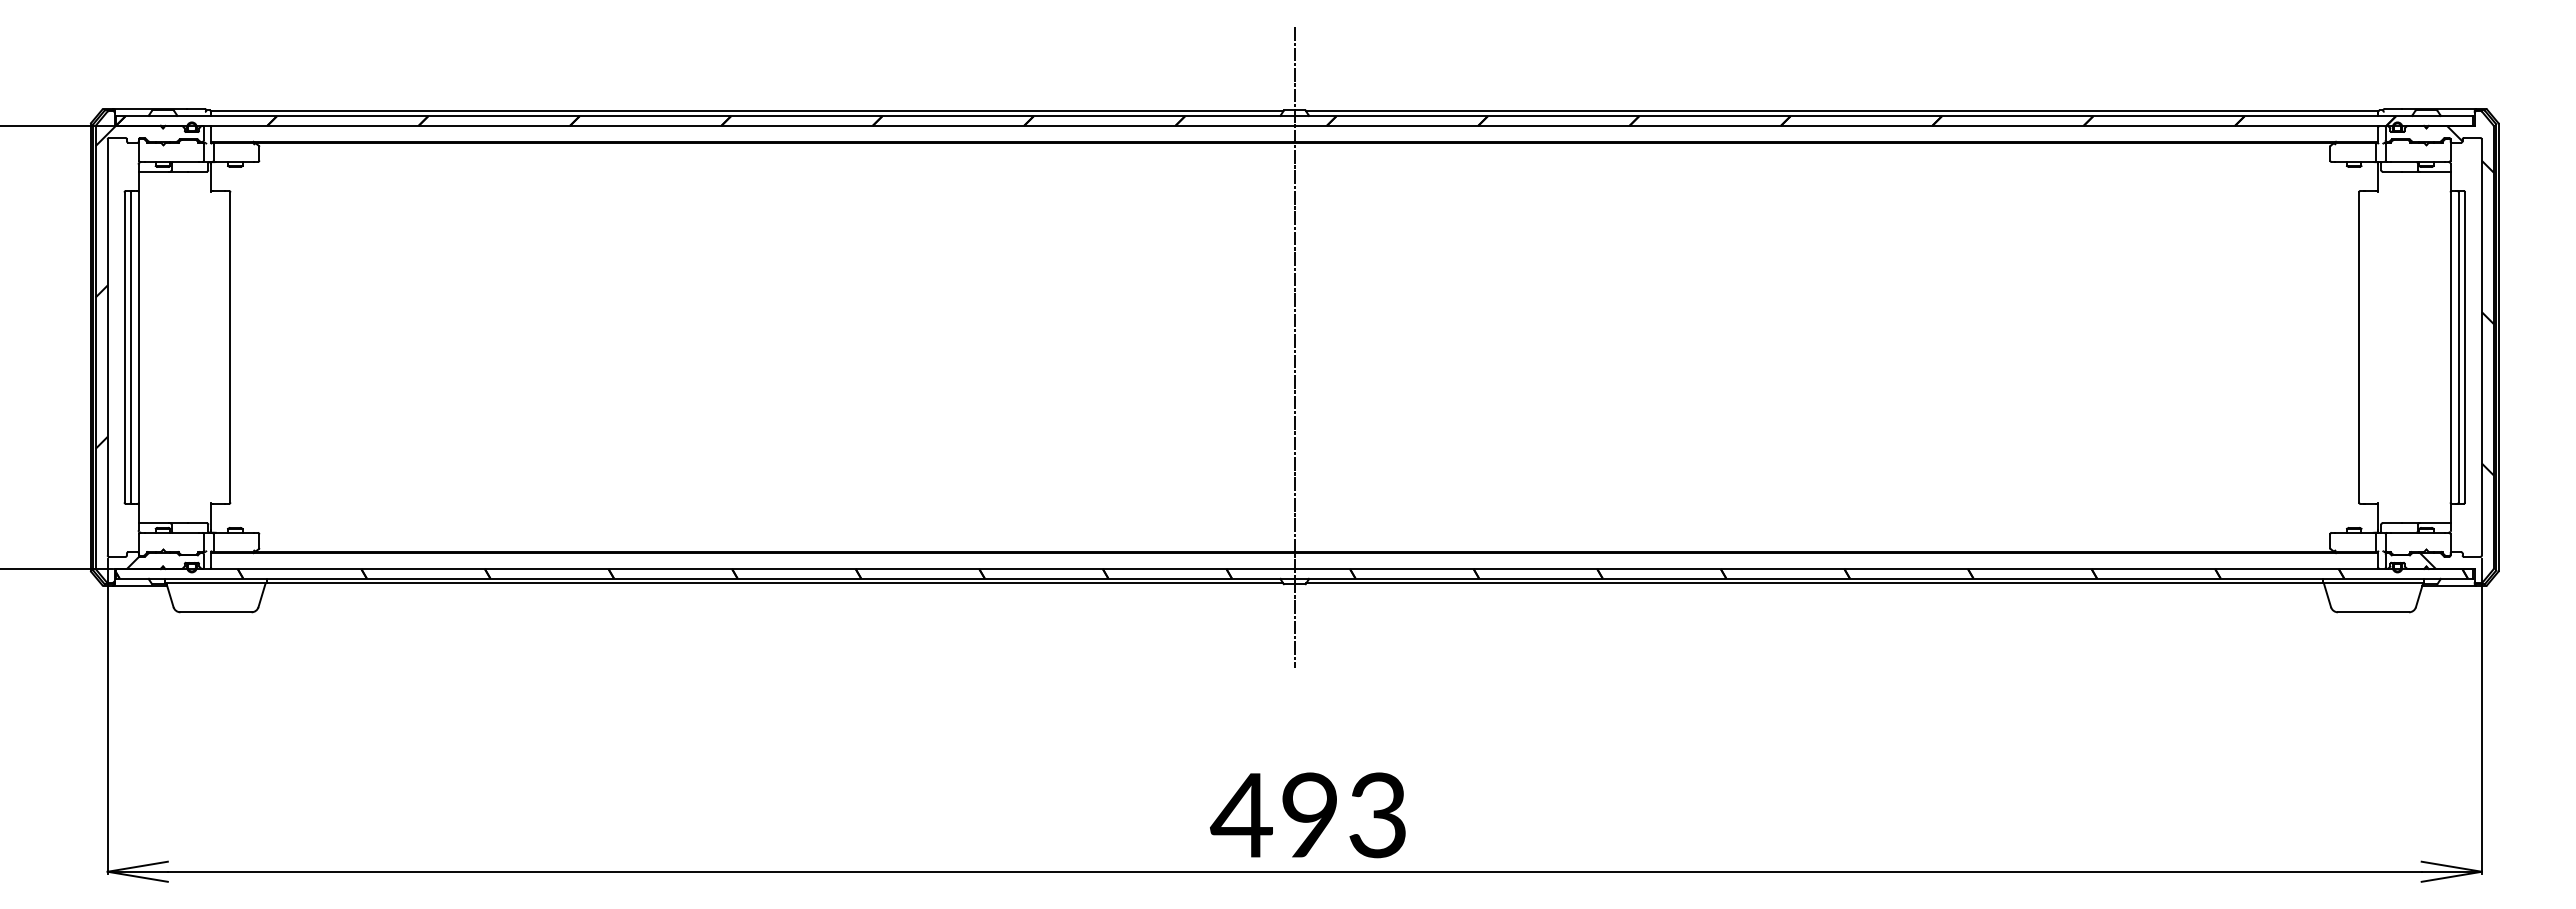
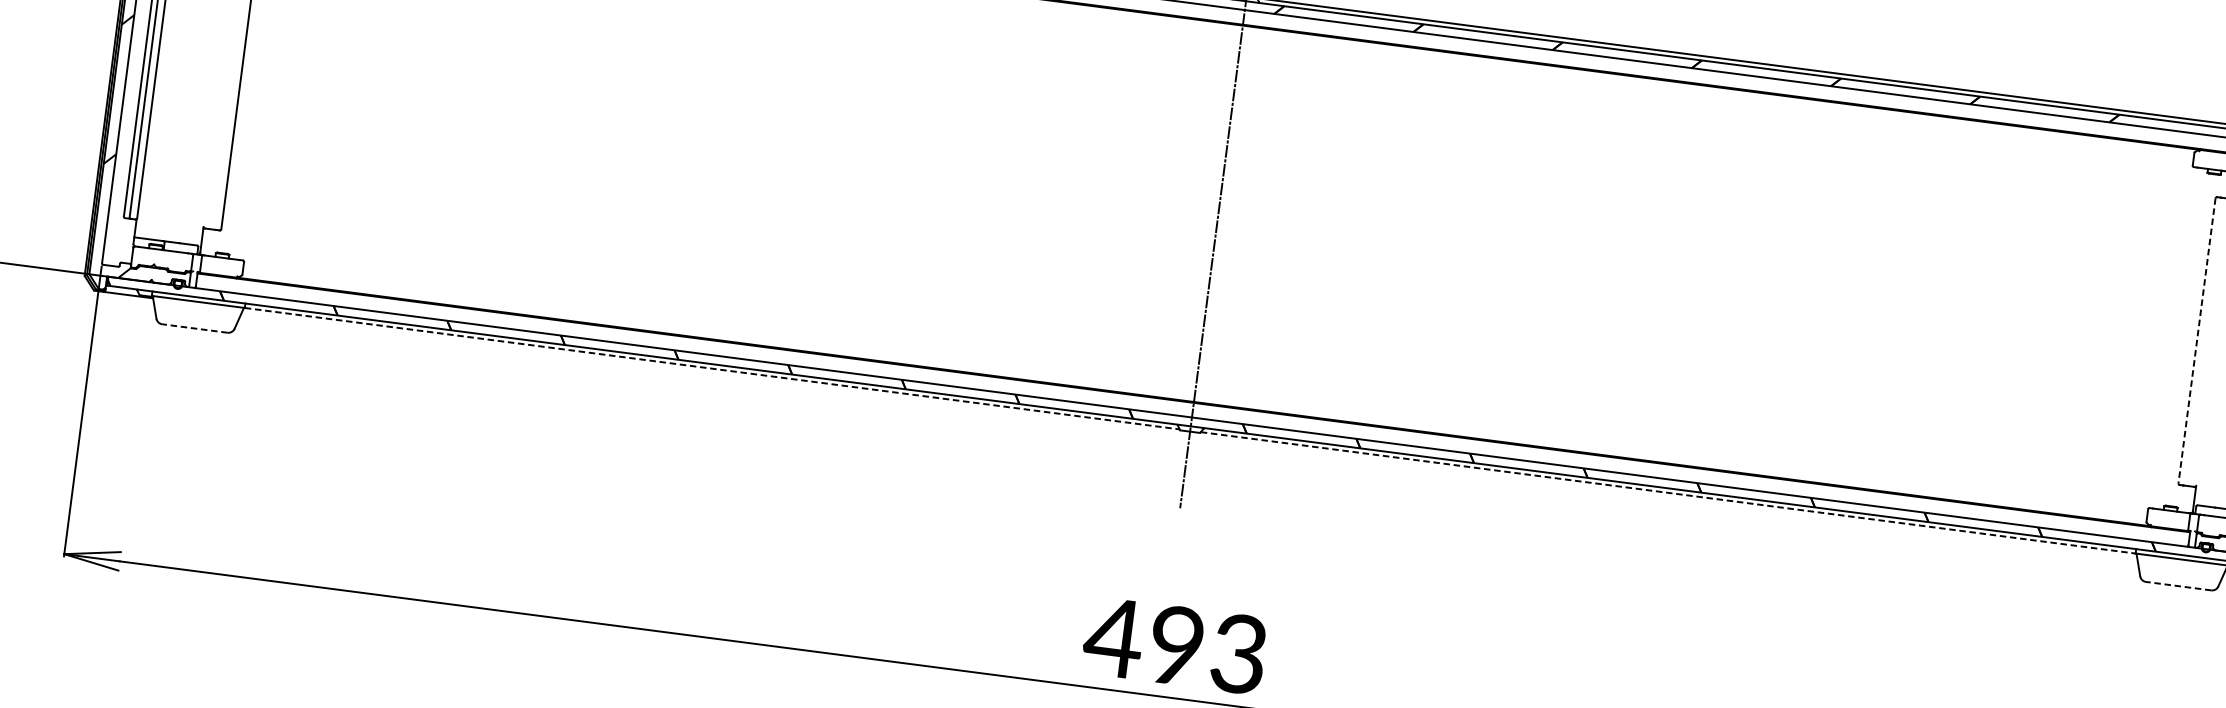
line: (2359, 347) -> (2197, 341), solid -> dashed
line: (775, 583) -> (712, 368), solid -> dashed
line: (1815, 583) -> (1669, 493), solid -> dashed
line: (216, 612) -> (195, 328), solid -> dashed
line: (2373, 612) -> (2178, 586), solid -> dashed

